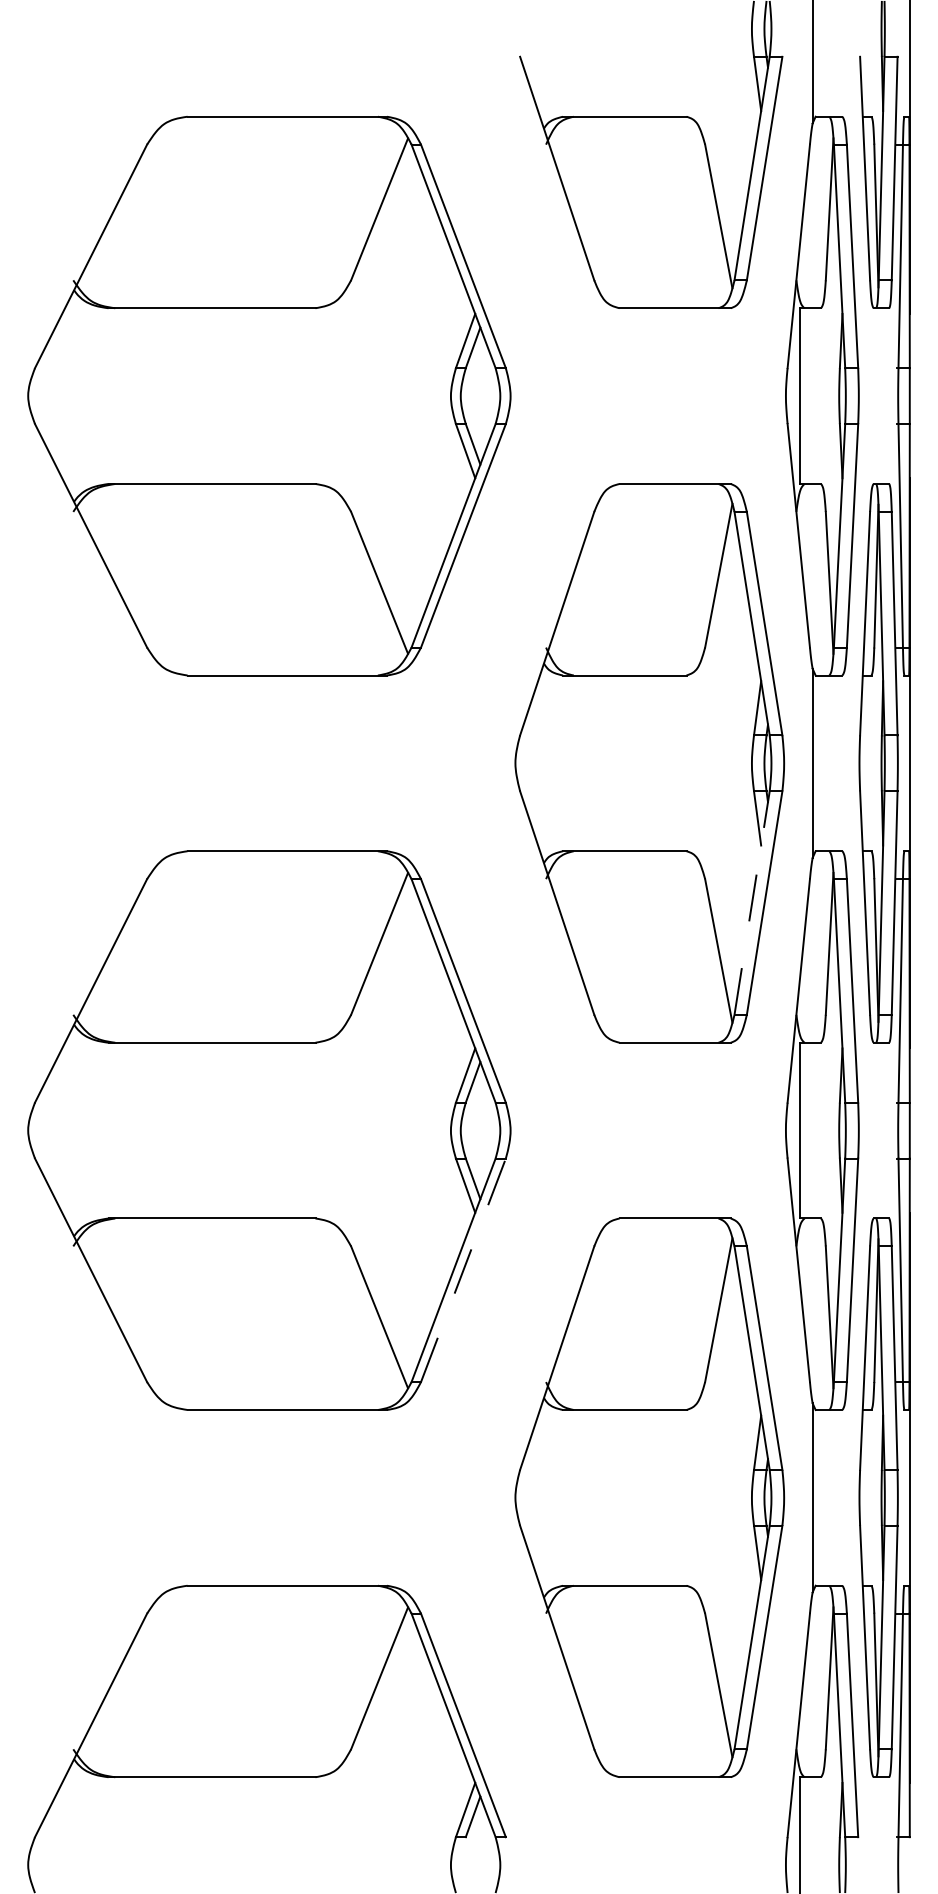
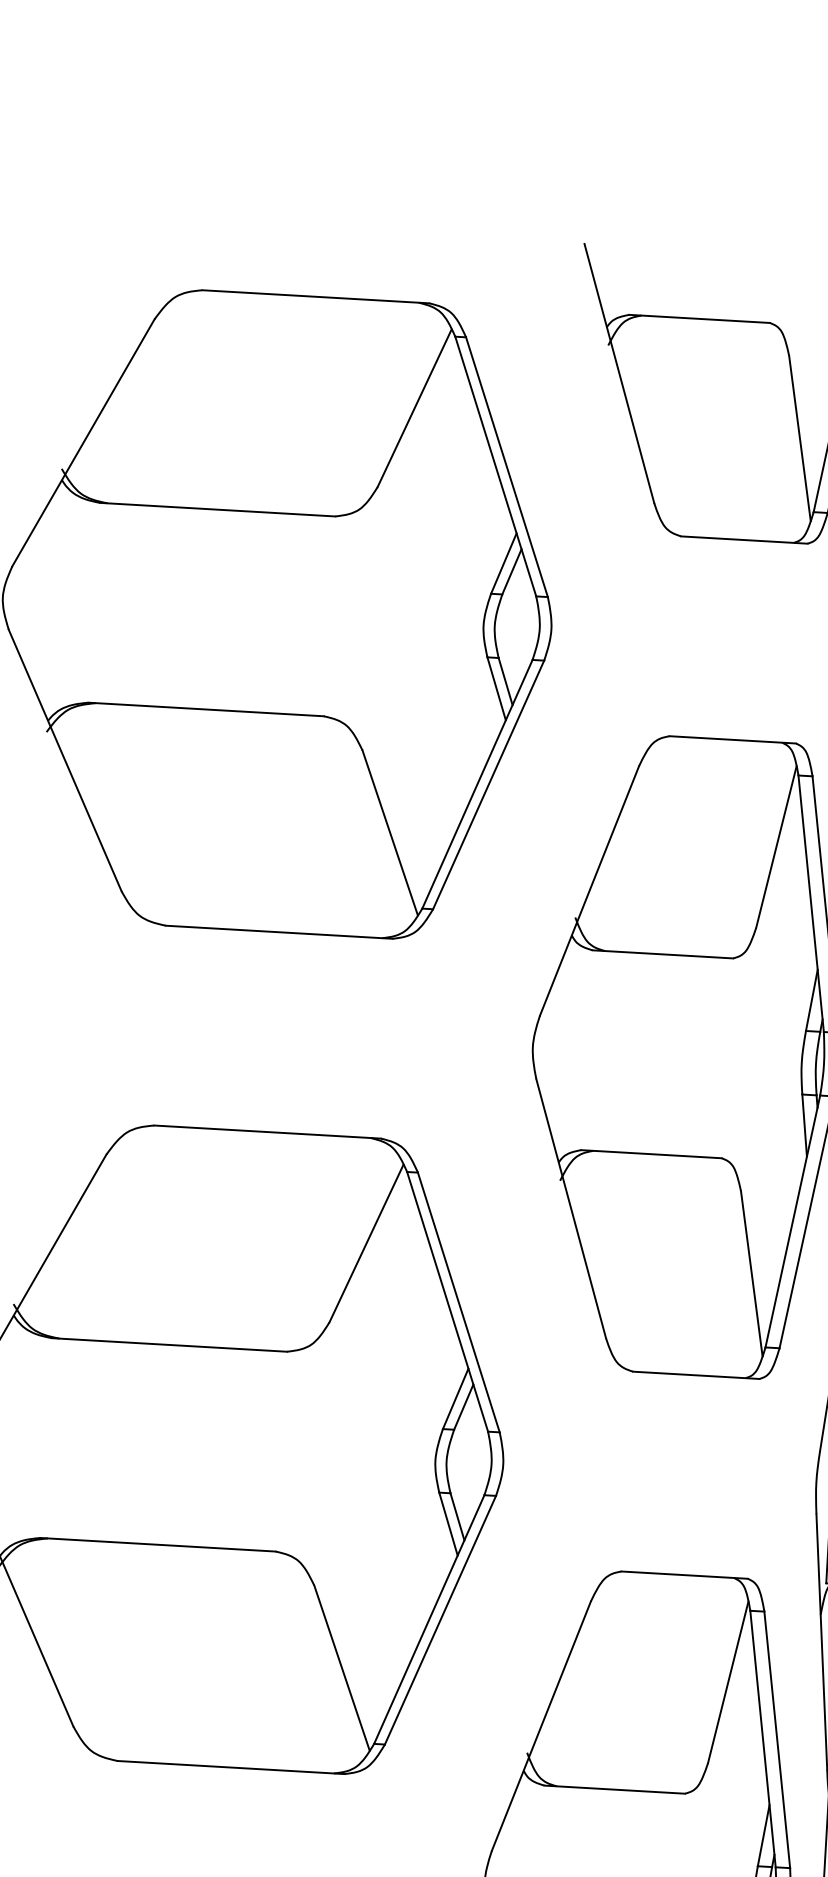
line: (752, 902) -> (793, 1220), dashed -> solid
line: (463, 1270) -> (440, 1620), dashed -> solid

